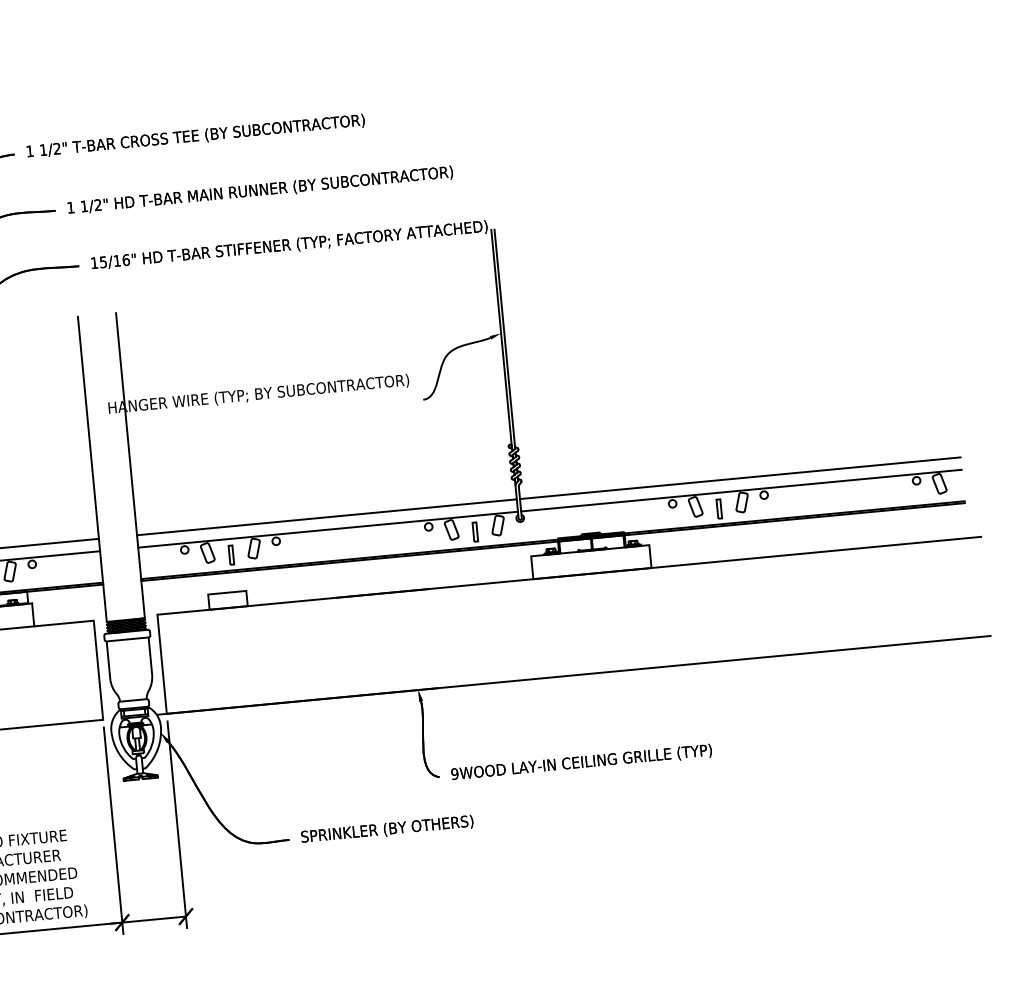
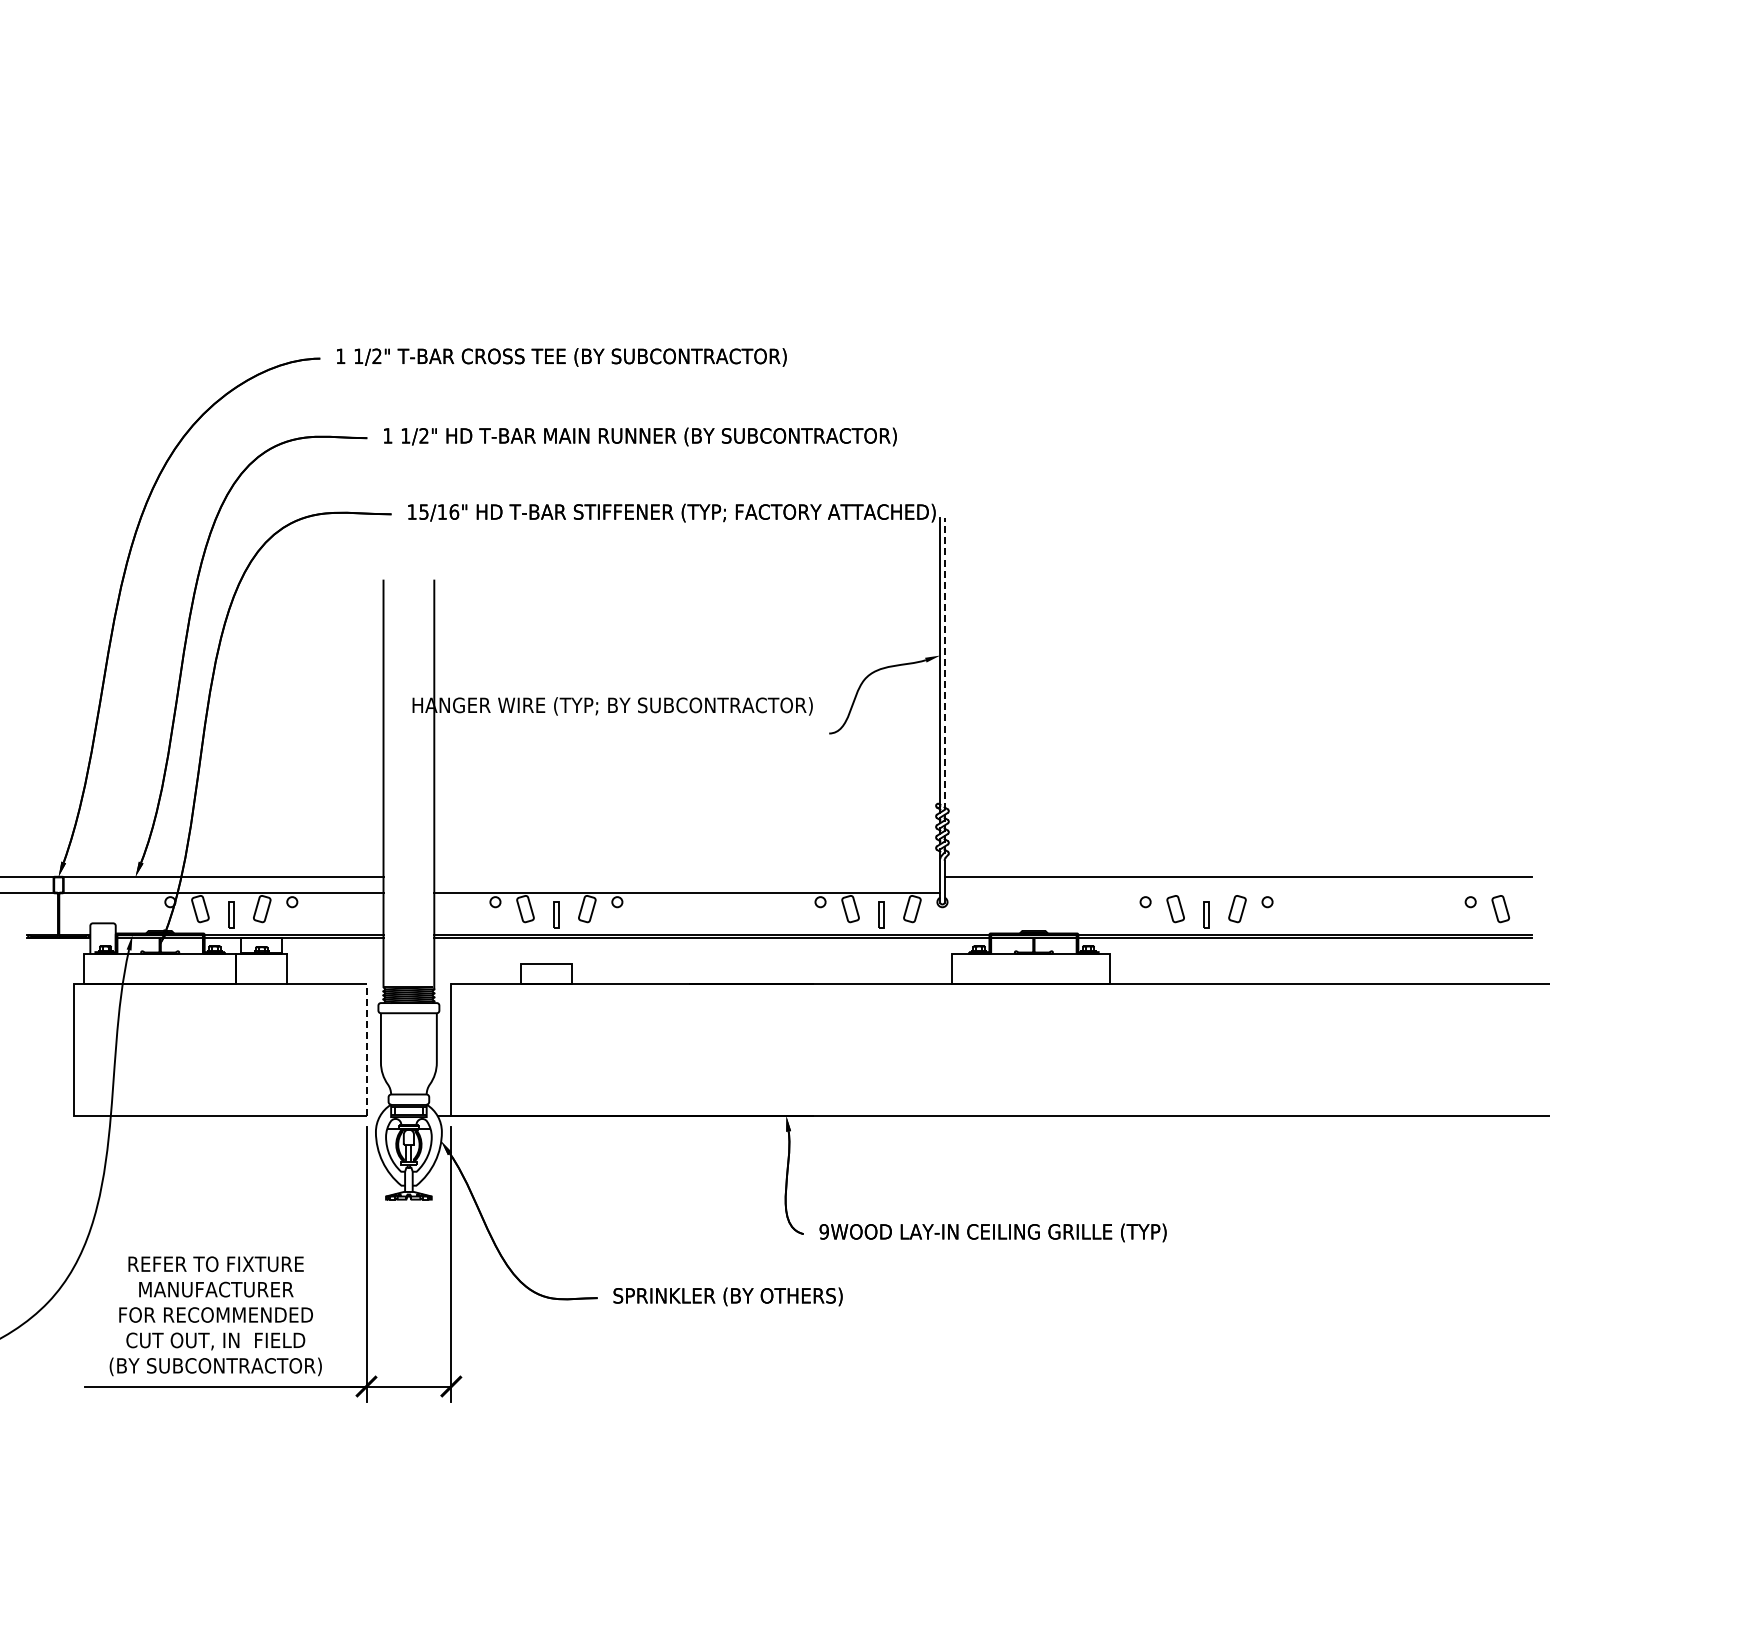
line: (504, 338) -> (944, 663), solid -> dashed
line: (741, 490) -> (1237, 893), removed
line: (327, 517) -> (687, 876), removed
line: (98, 669) -> (366, 1049), solid -> dashed

